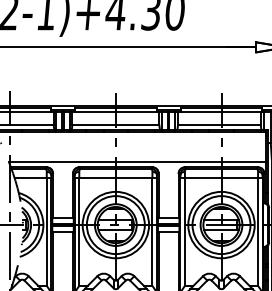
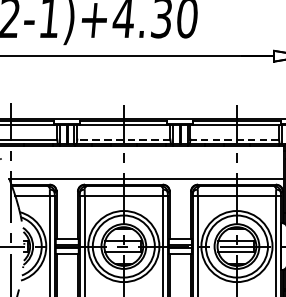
line: (115, 125) -> (123, 139), solid -> dashed
line: (218, 125) -> (233, 139), solid -> dashed

